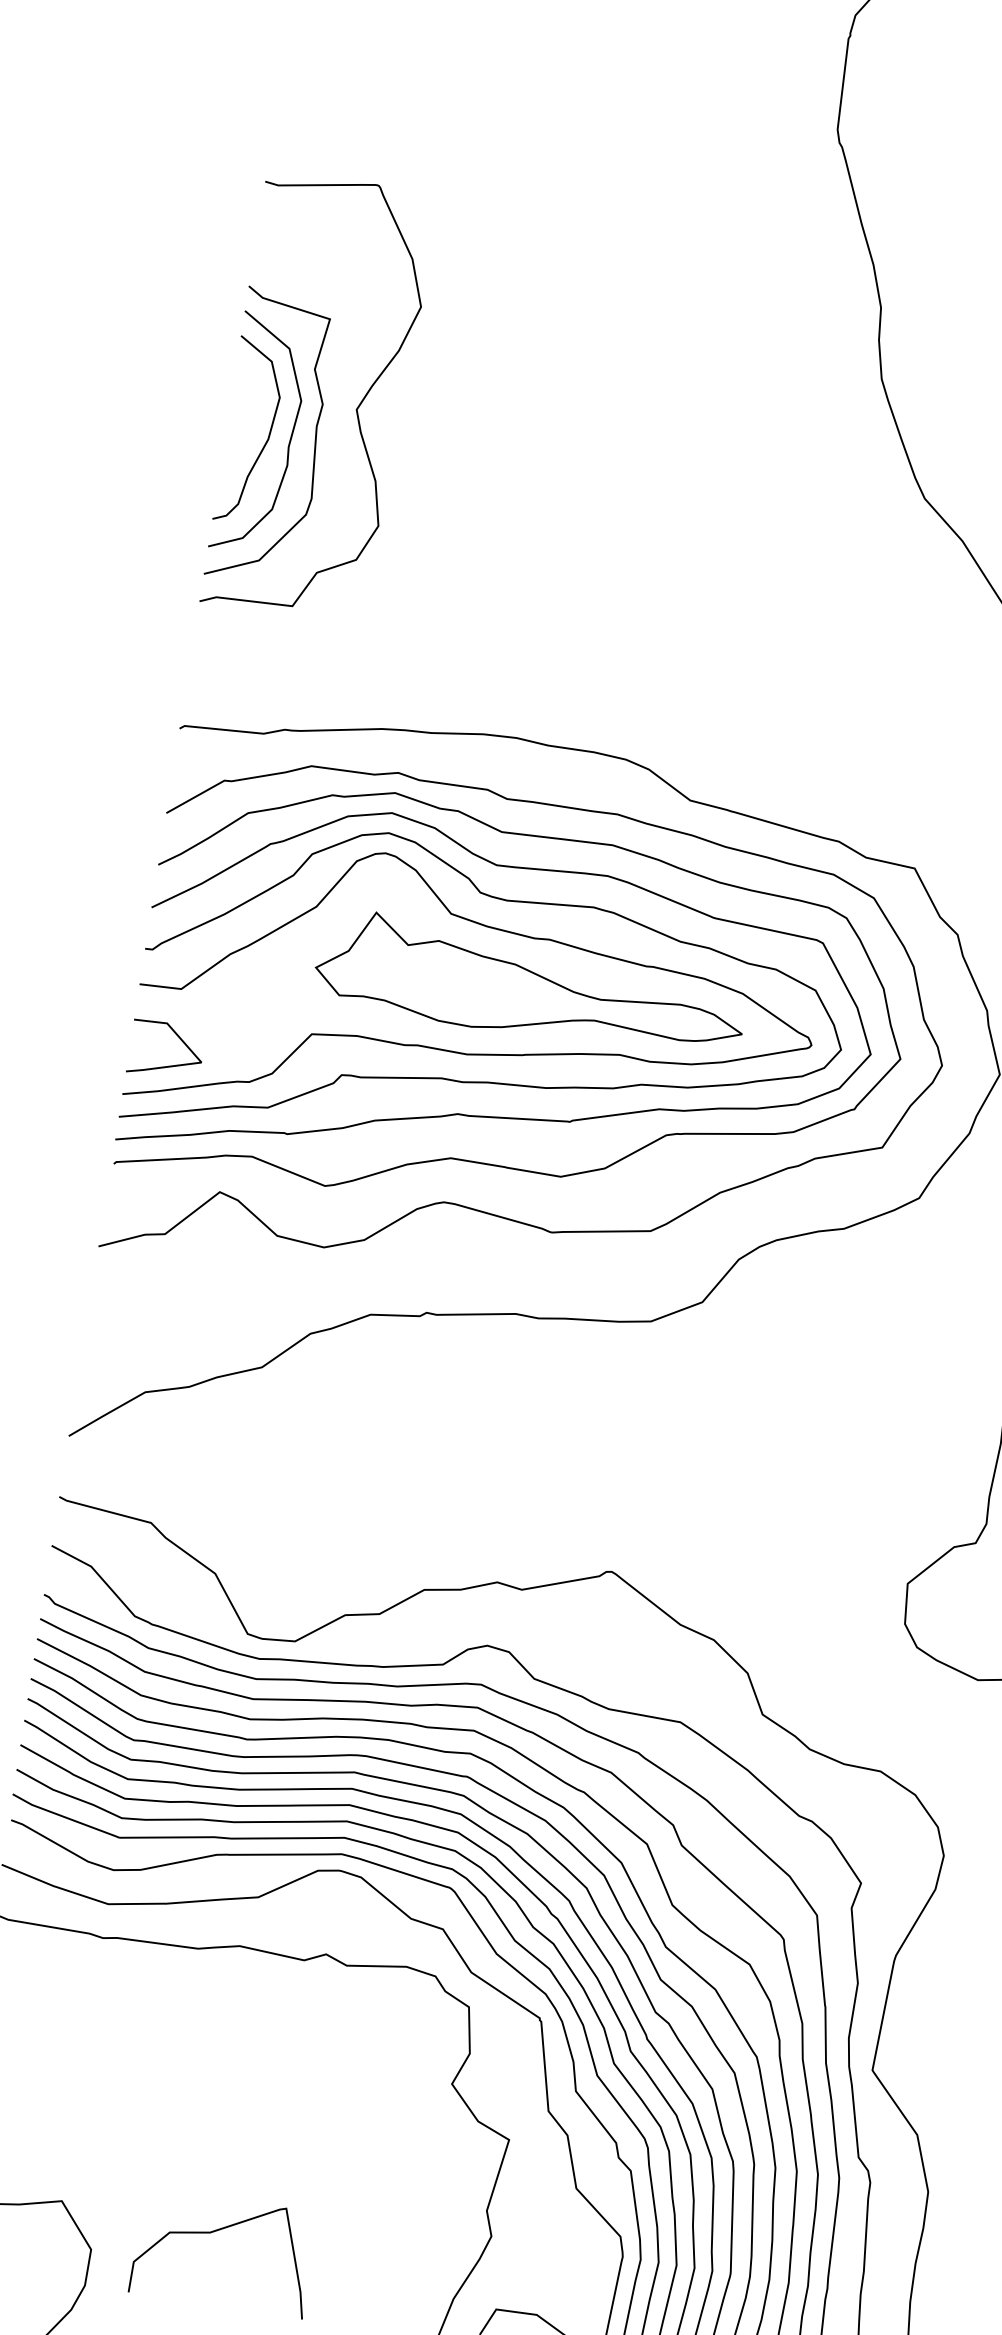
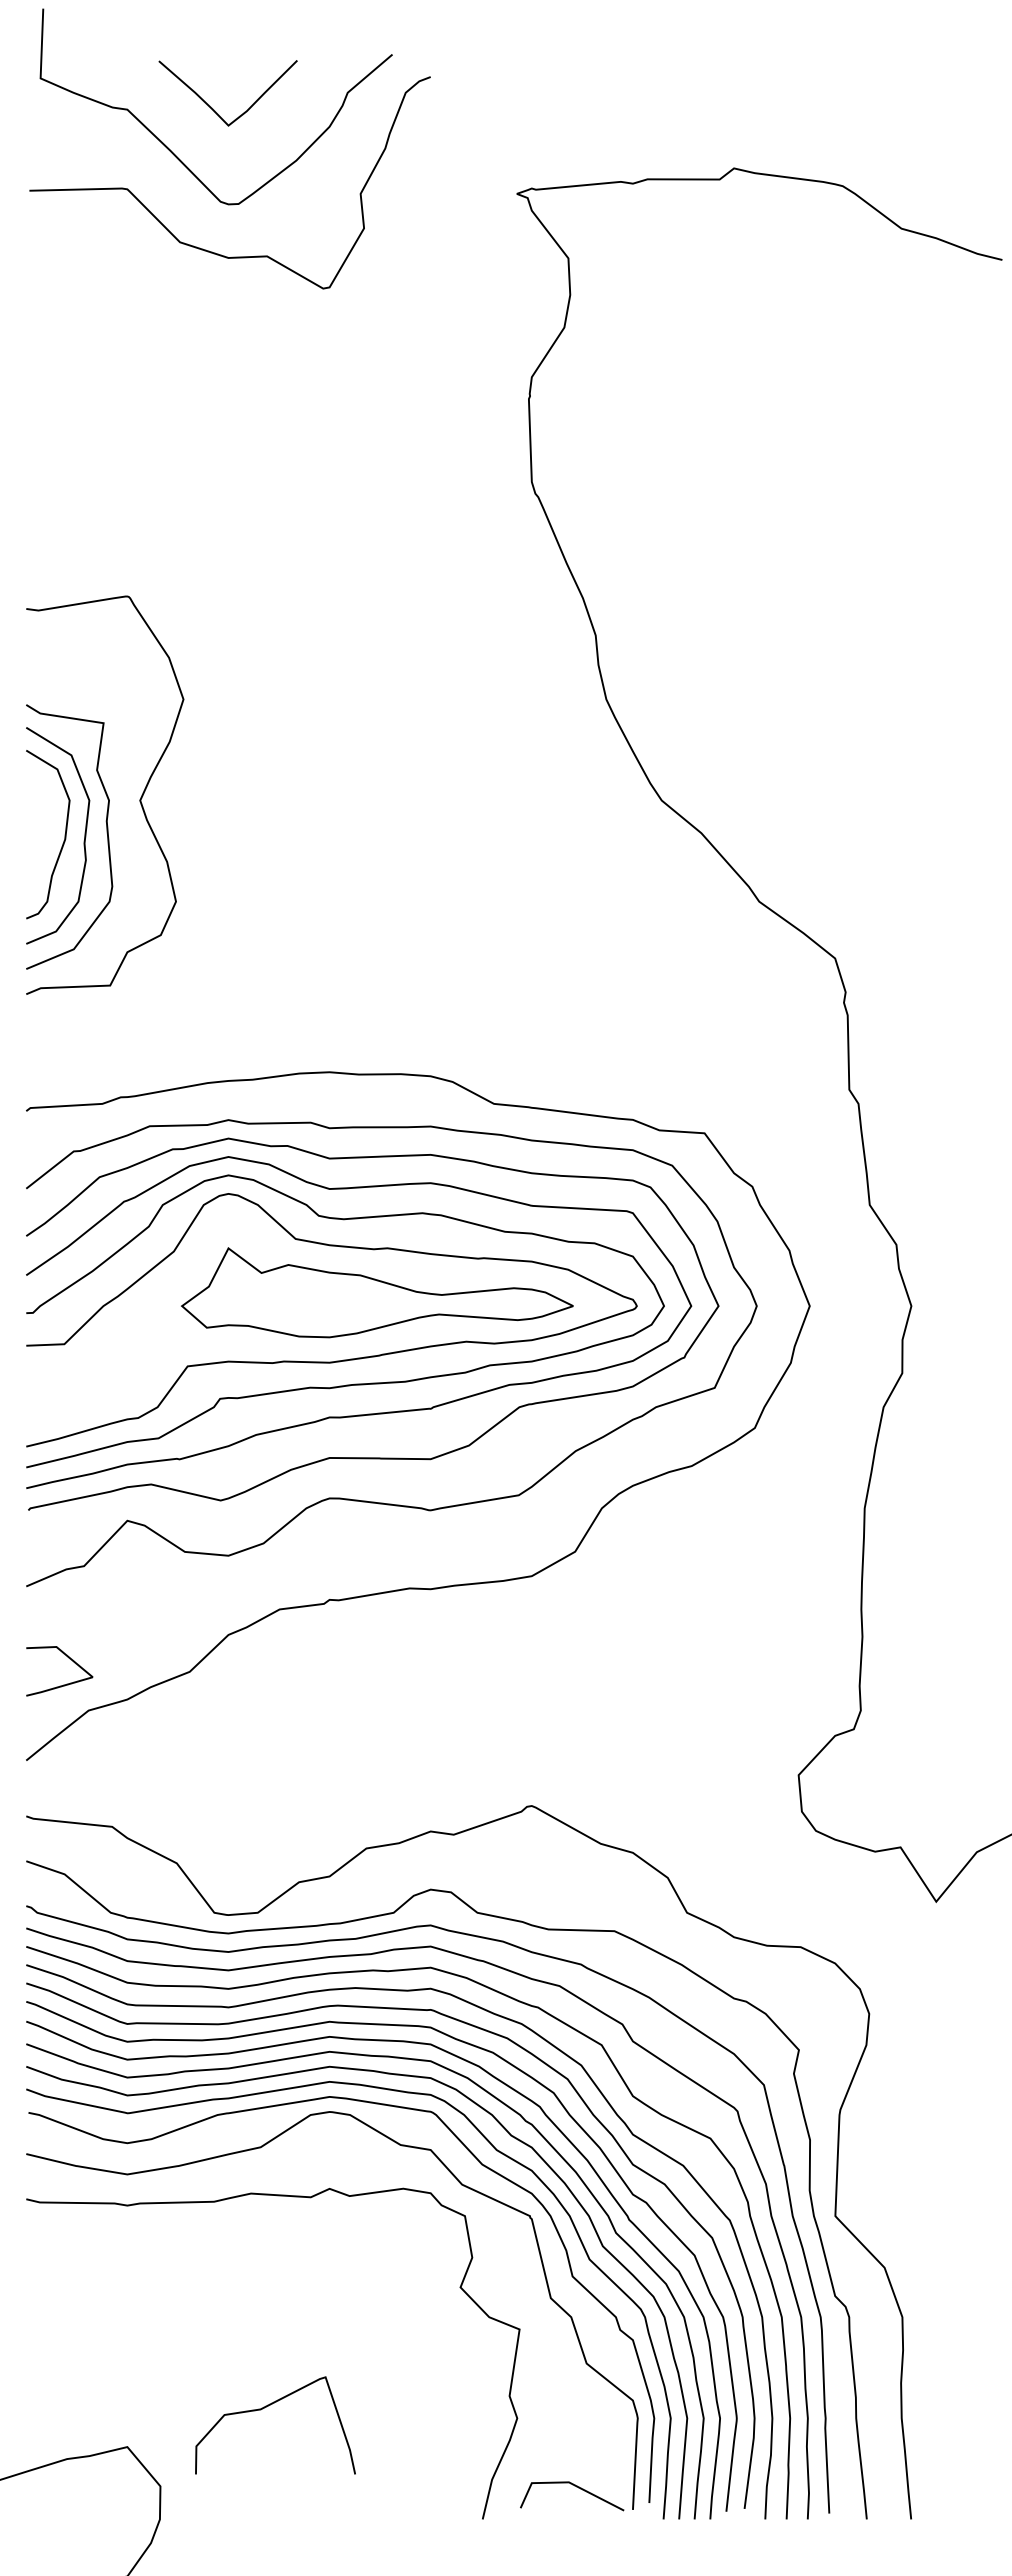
line: (168, 1065) -> (63, 1684), moved
curve: (216, 2231) -> (266, 2407), moved

